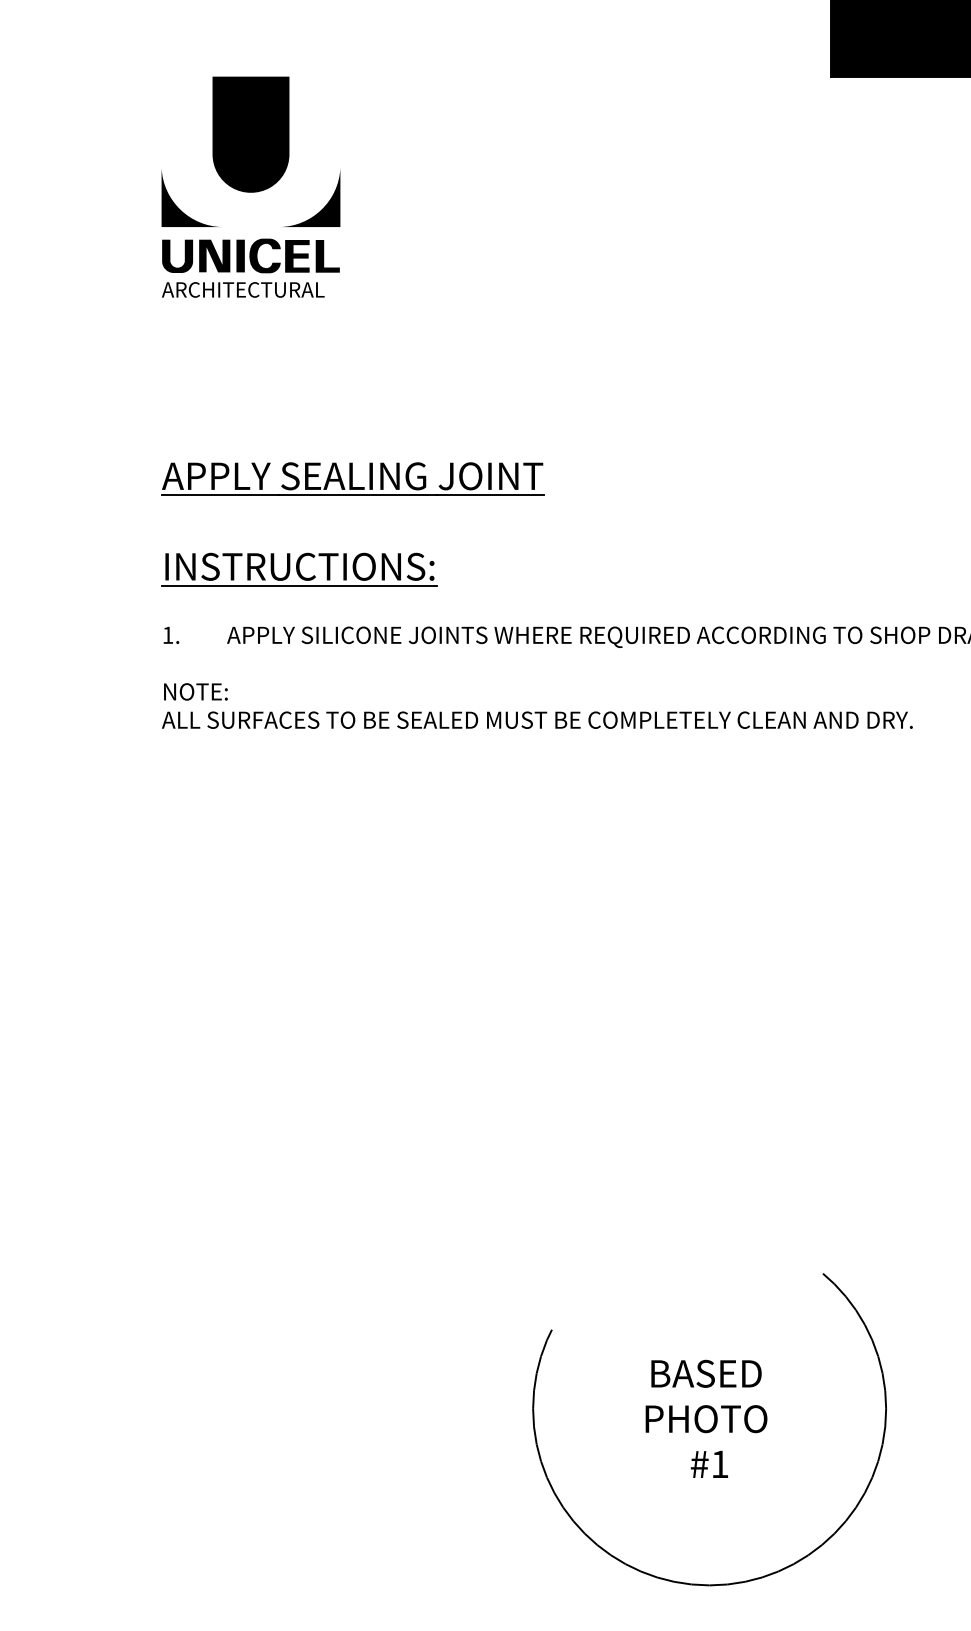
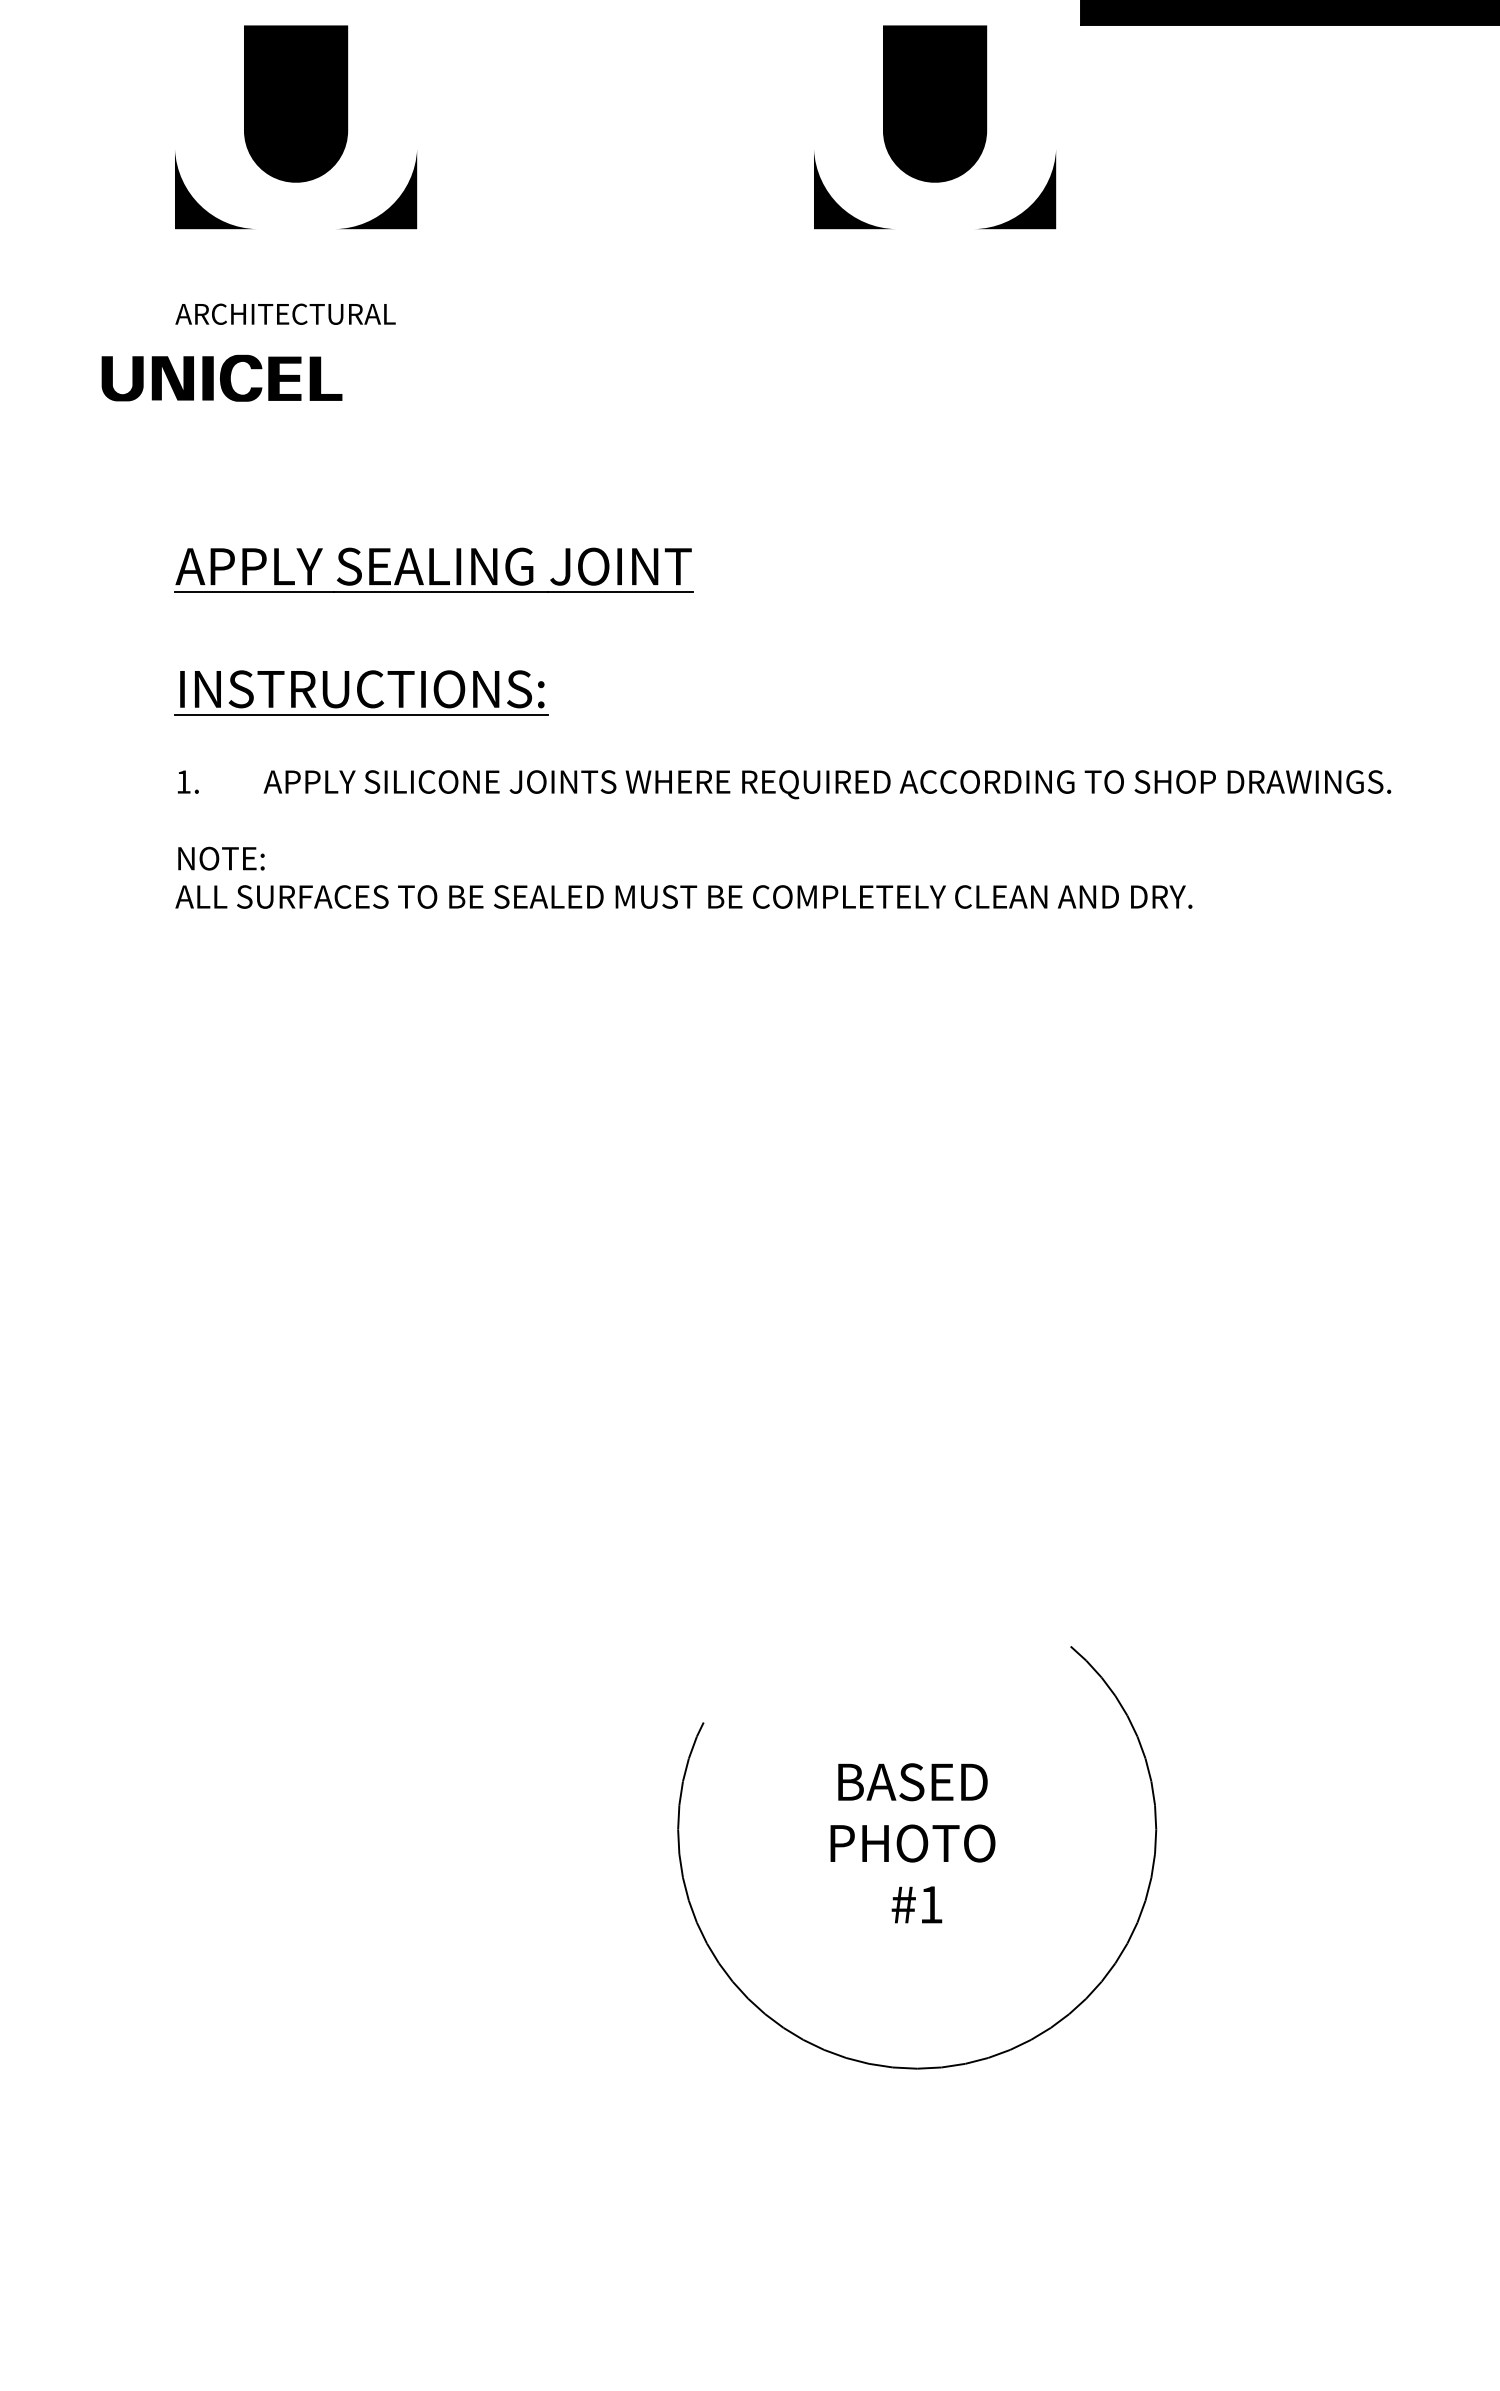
part: (723, 152) -> (935, 127), added
part: (250, 255) -> (221, 377), moved

